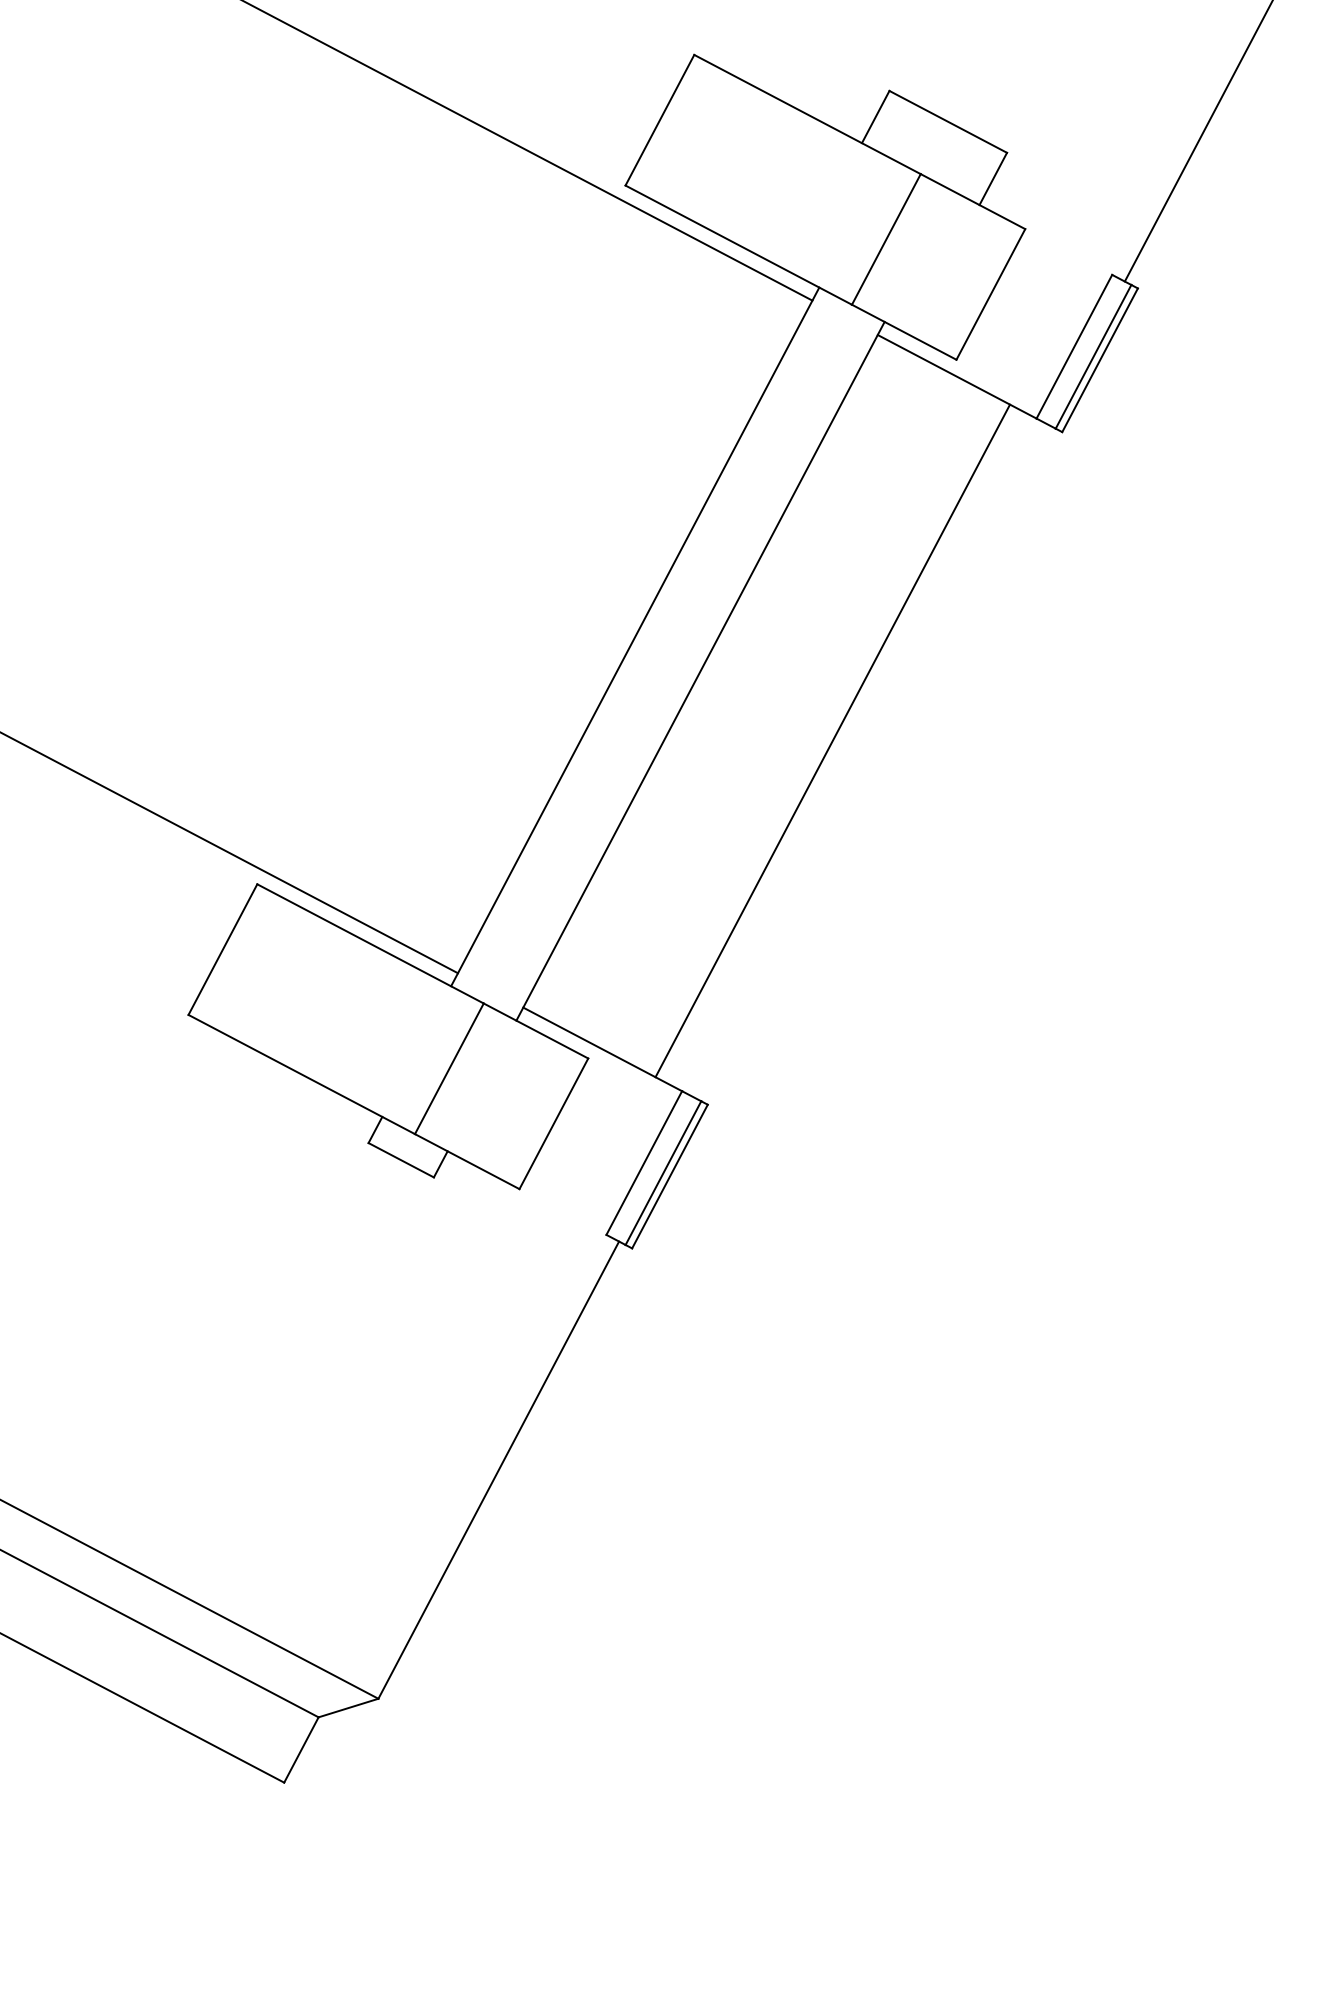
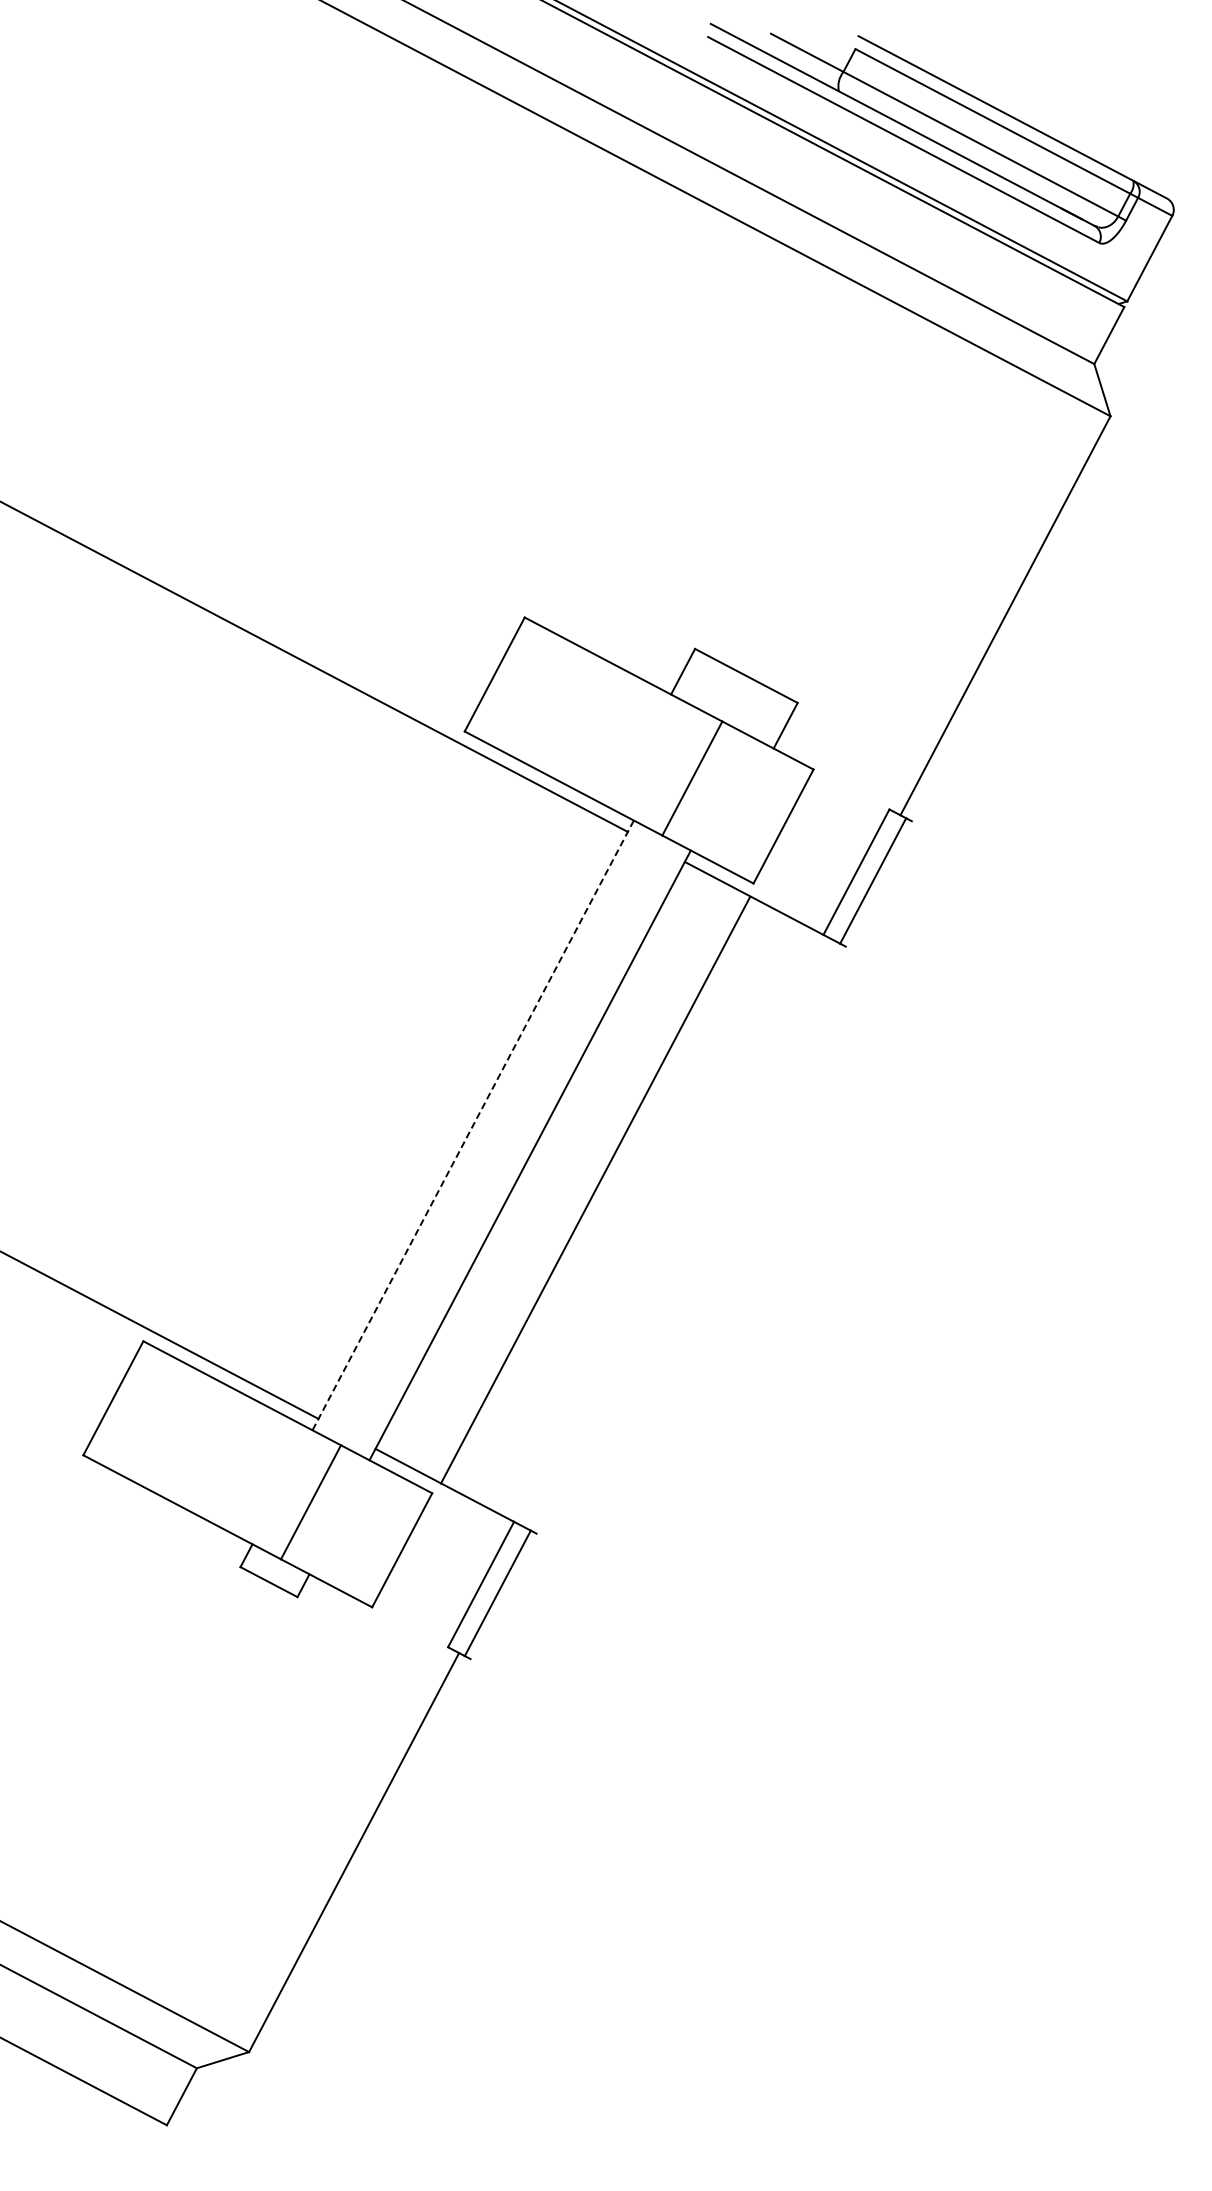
line: (1099, 359) -> (878, 883), removed
line: (635, 637) -> (473, 1125), solid -> dashed
line: (832, 740) -> (595, 1189), moved
line: (669, 1176) -> (503, 1596), removed

